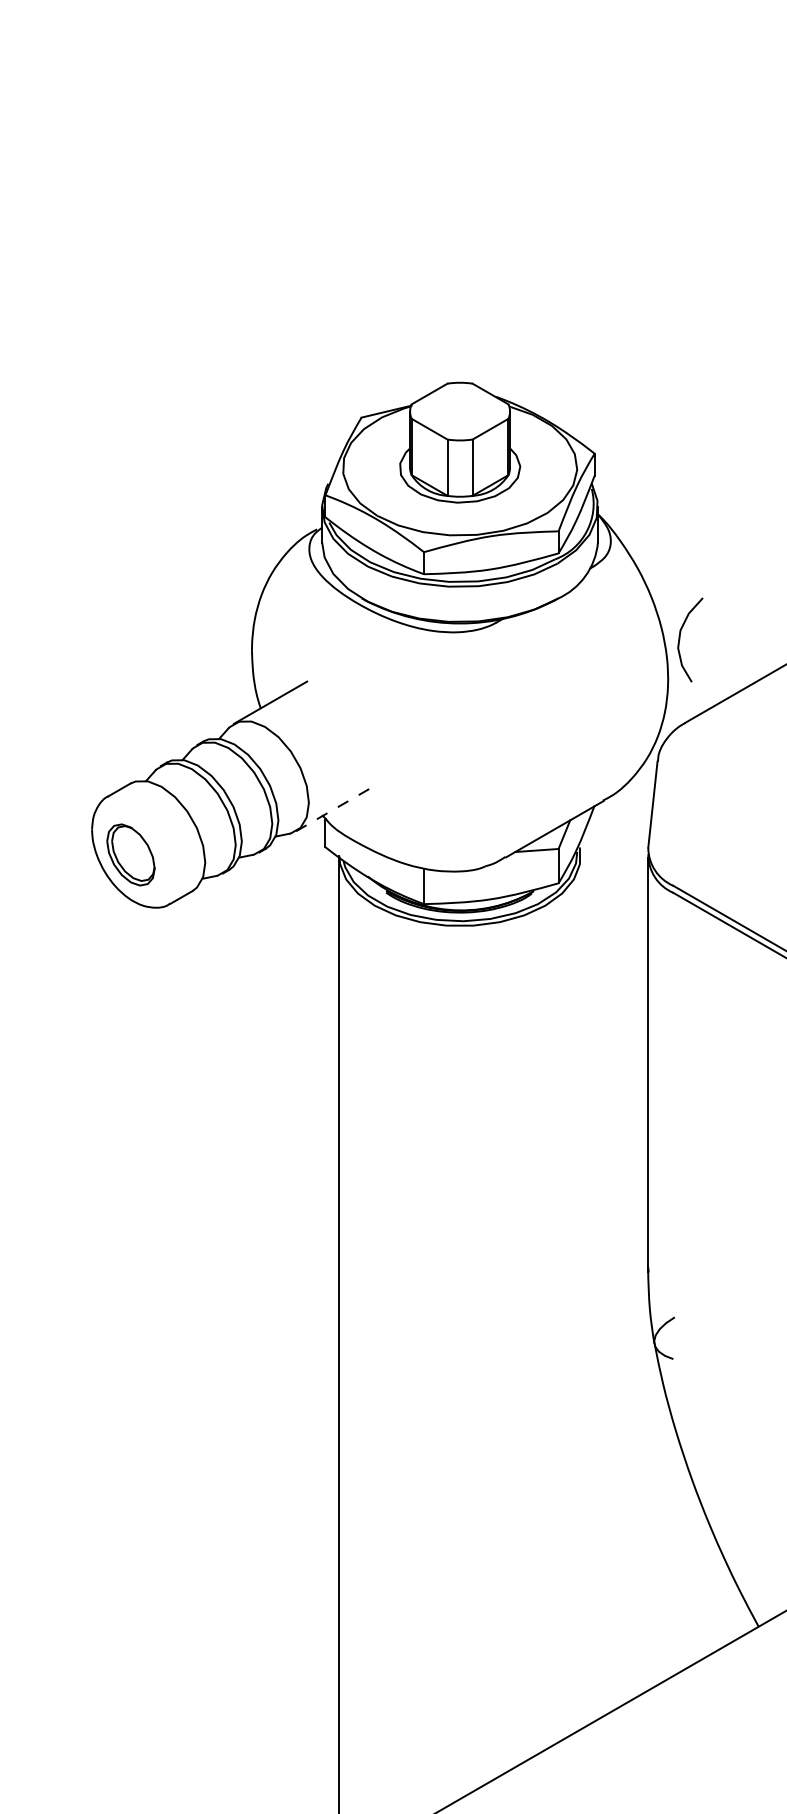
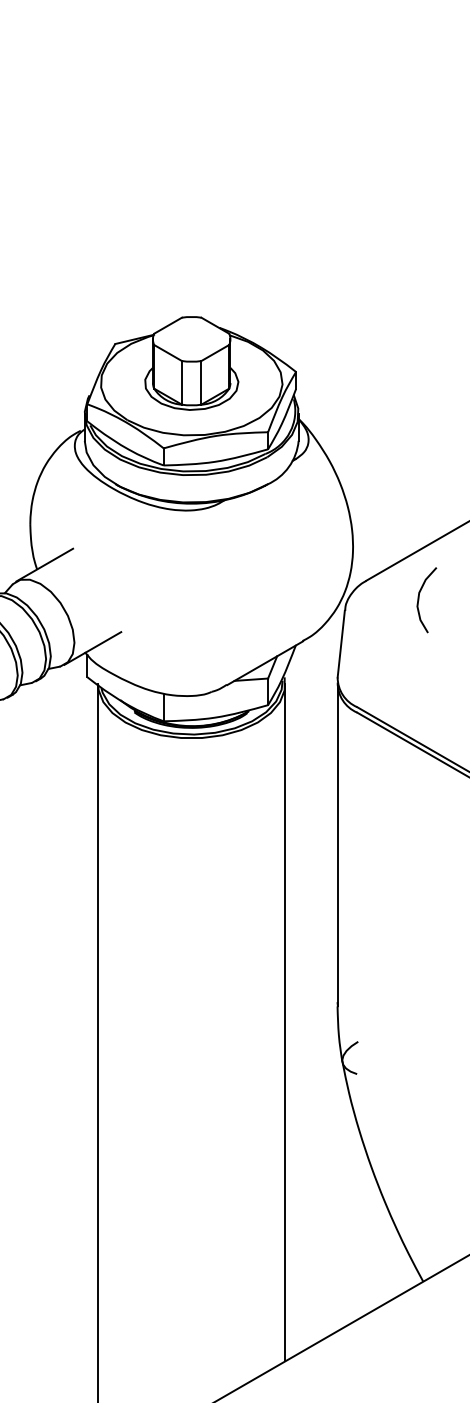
curve: (680, 639) -> (419, 599), moved
line: (333, 809) -> (93, 647), dashed -> solid
line: (580, 1292) -> (285, 1022), added

